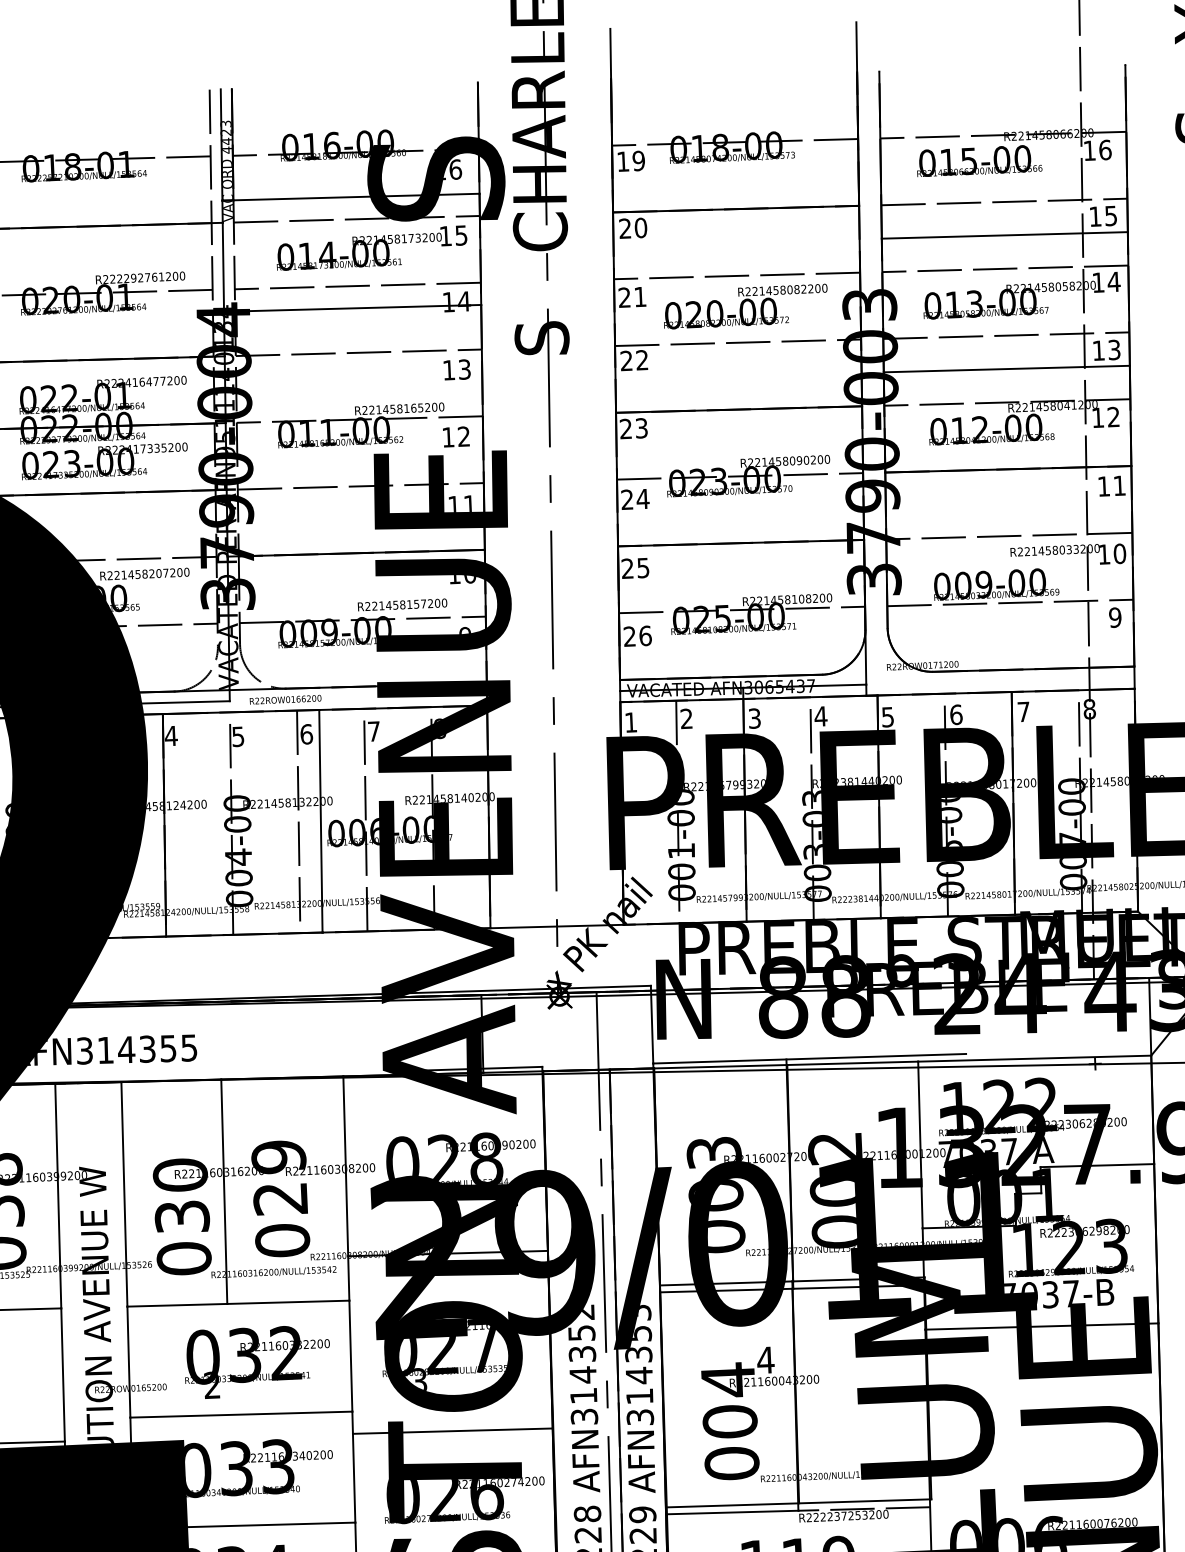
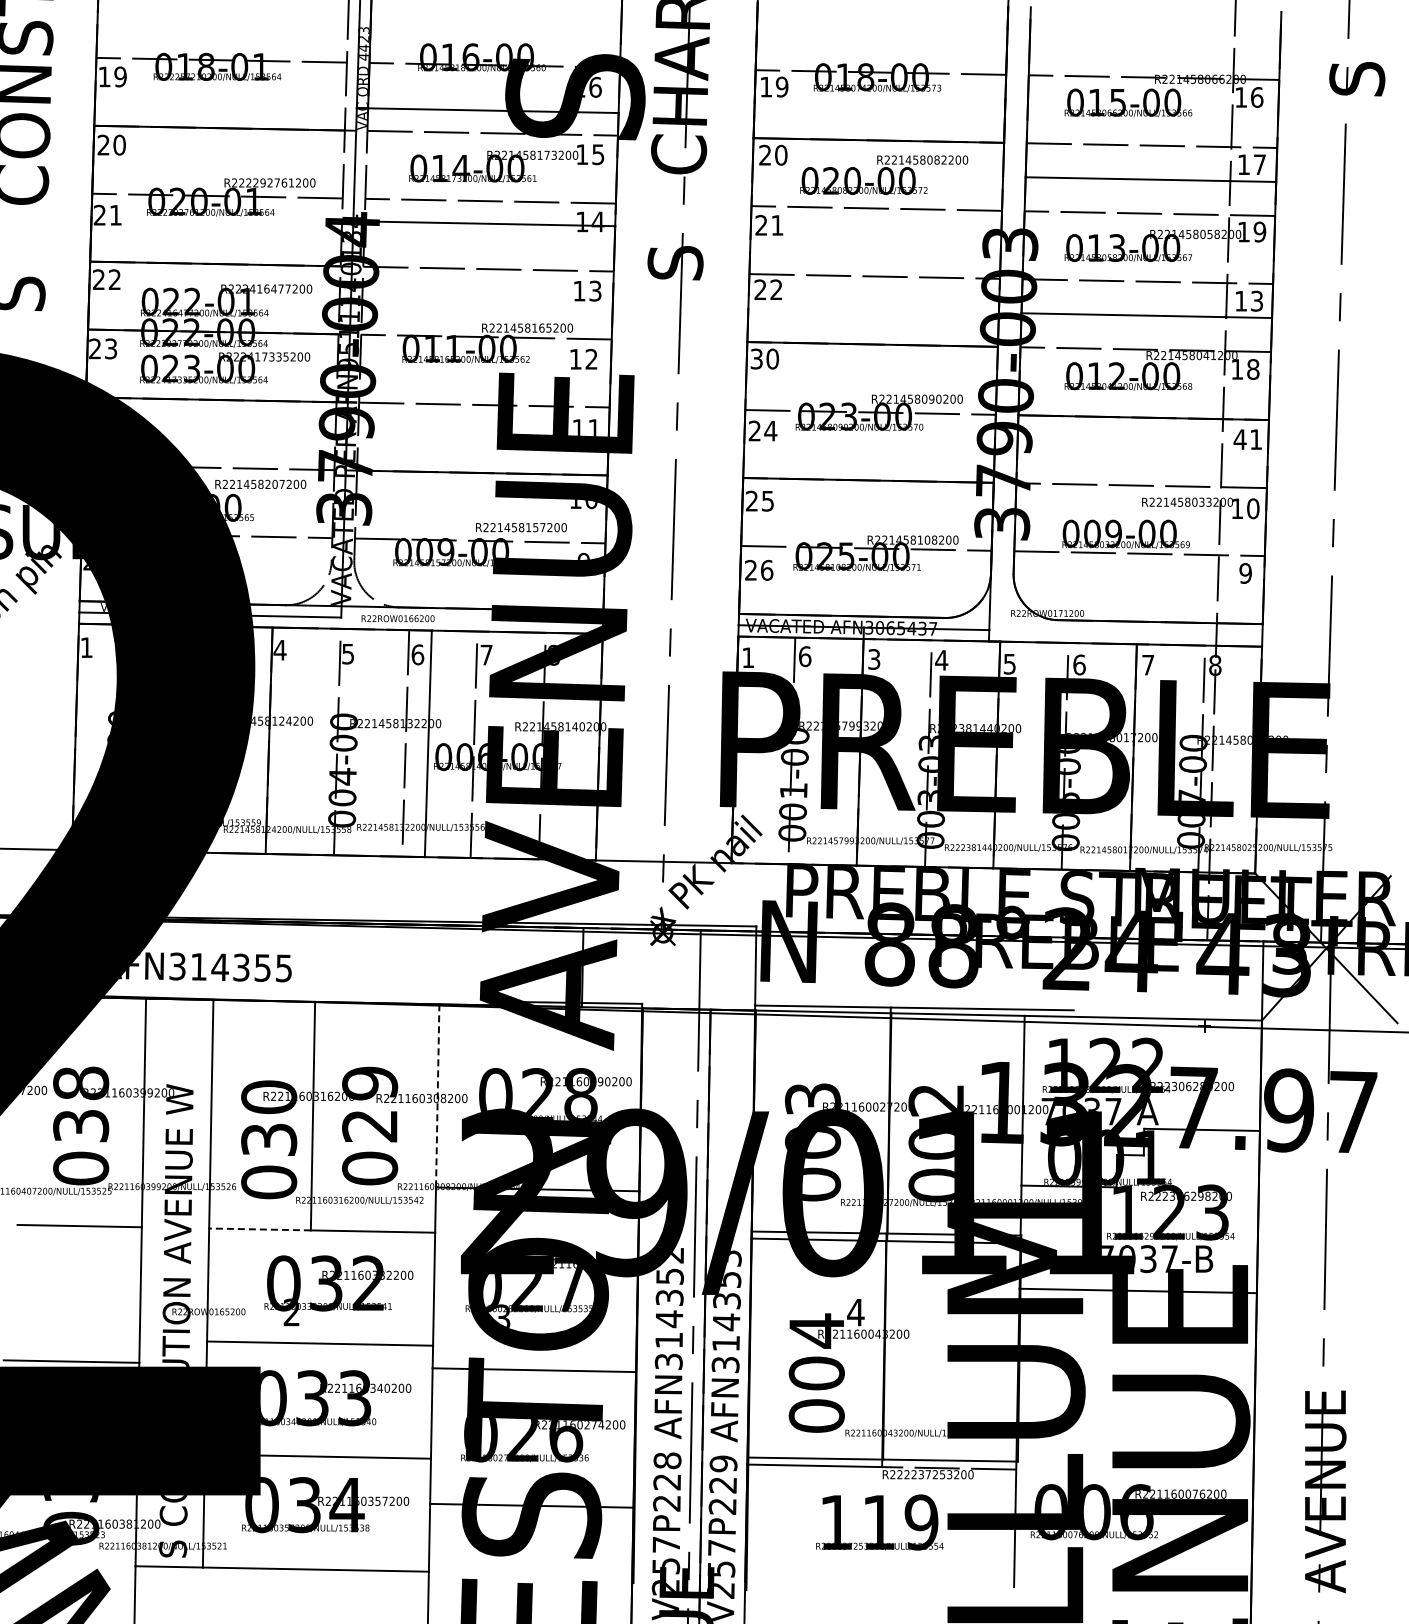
text: (1110, 215) -> (1259, 164), 15 -> 17
text: (1113, 281) -> (1259, 231), 14 -> 19
text: (746, 306) -> (884, 174), moved
text: (1113, 417) -> (1253, 369), 12 -> 18
text: (633, 428) -> (764, 358), 23 -> 30
text: (1103, 486) -> (1239, 439), 11 -> 41
text: (687, 718) -> (805, 656), 2 -> 6
line: (345, 1165) -> (437, 1095), solid -> dashed
line: (177, 1305) -> (260, 1229), solid -> dashed

